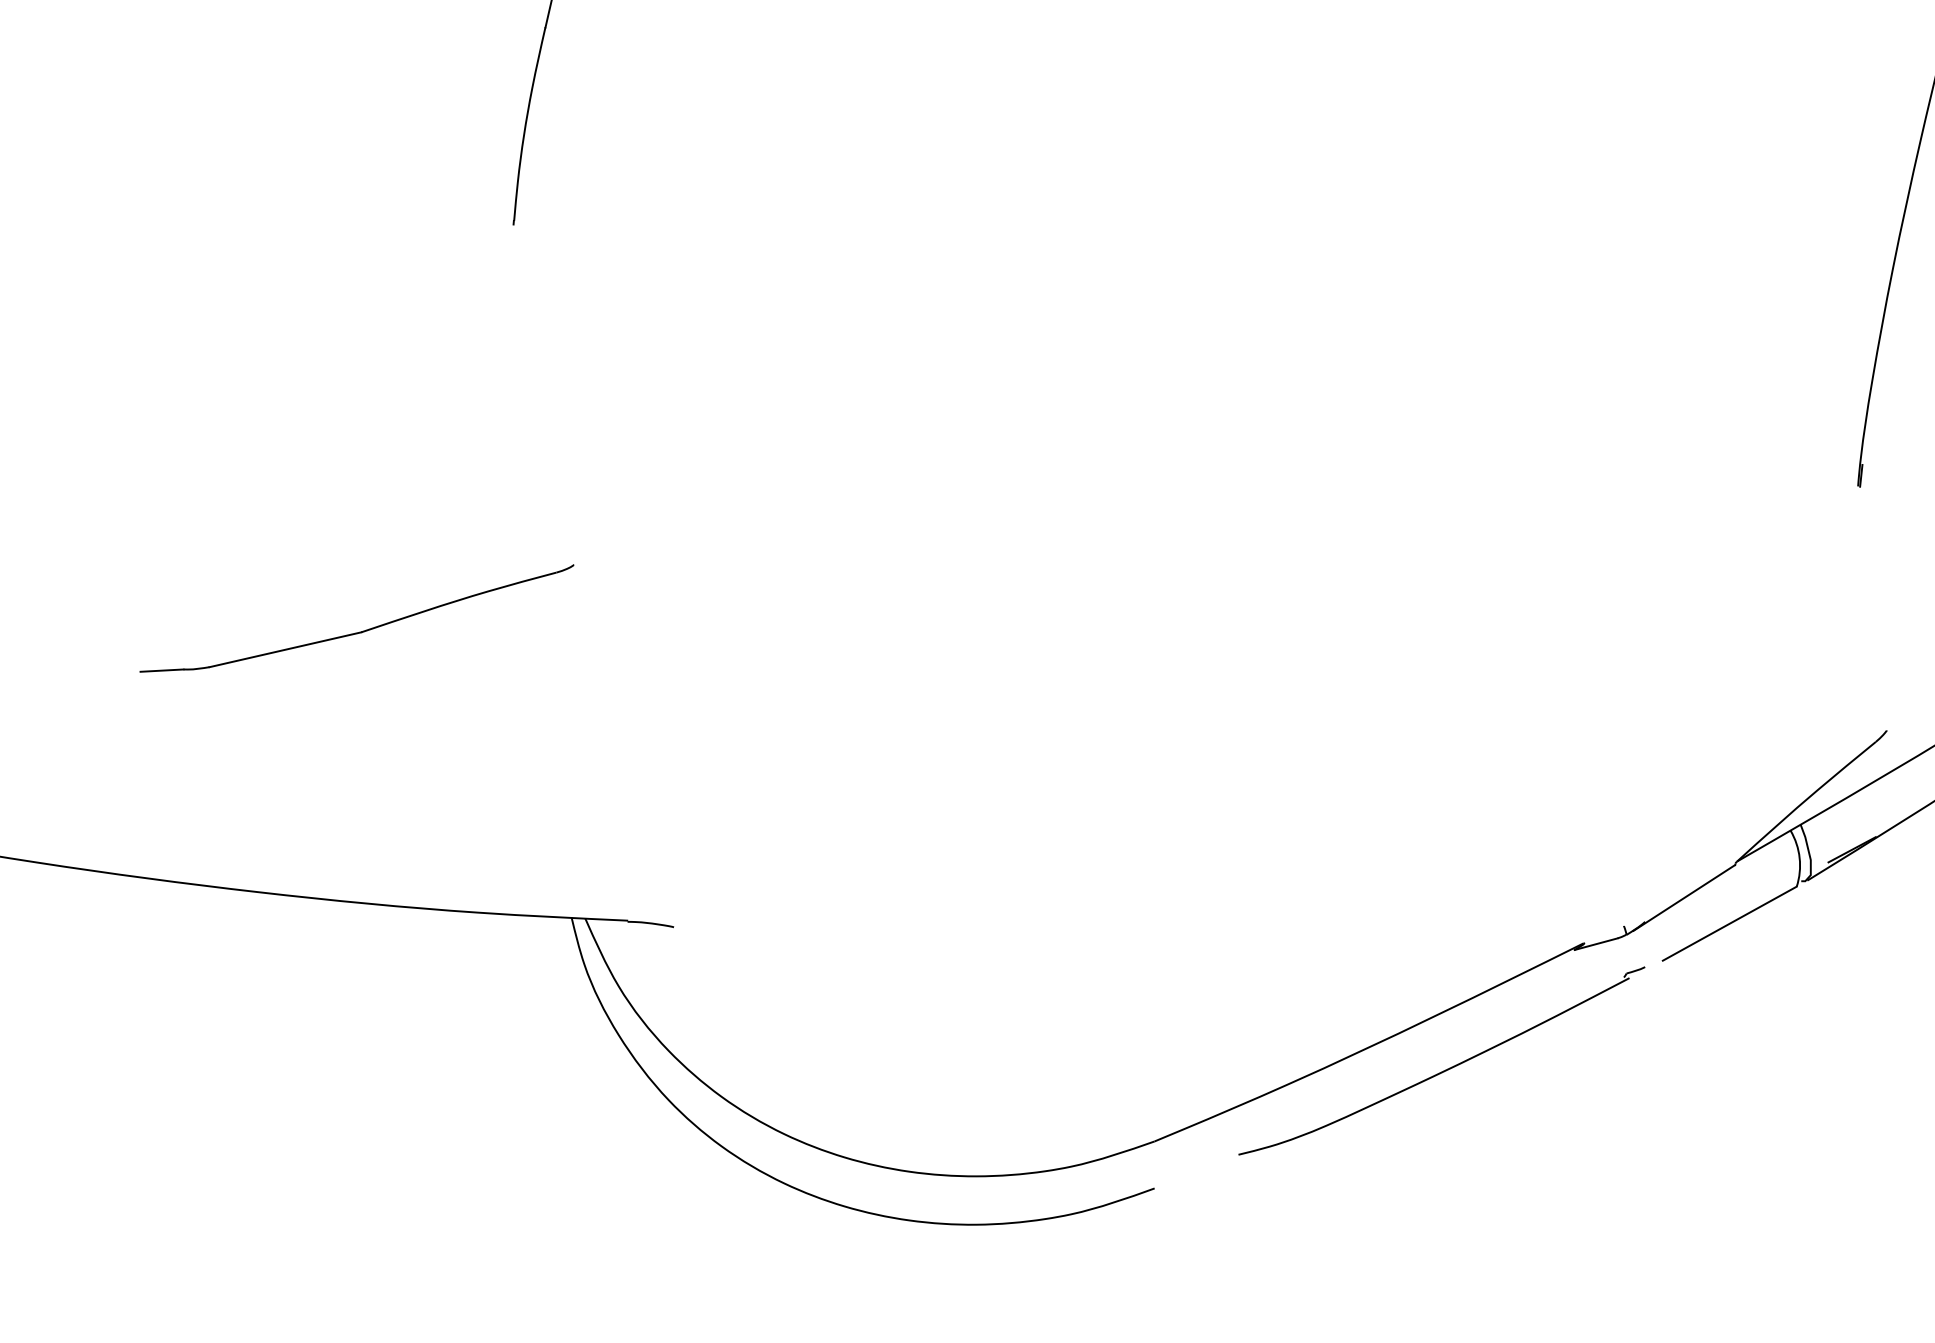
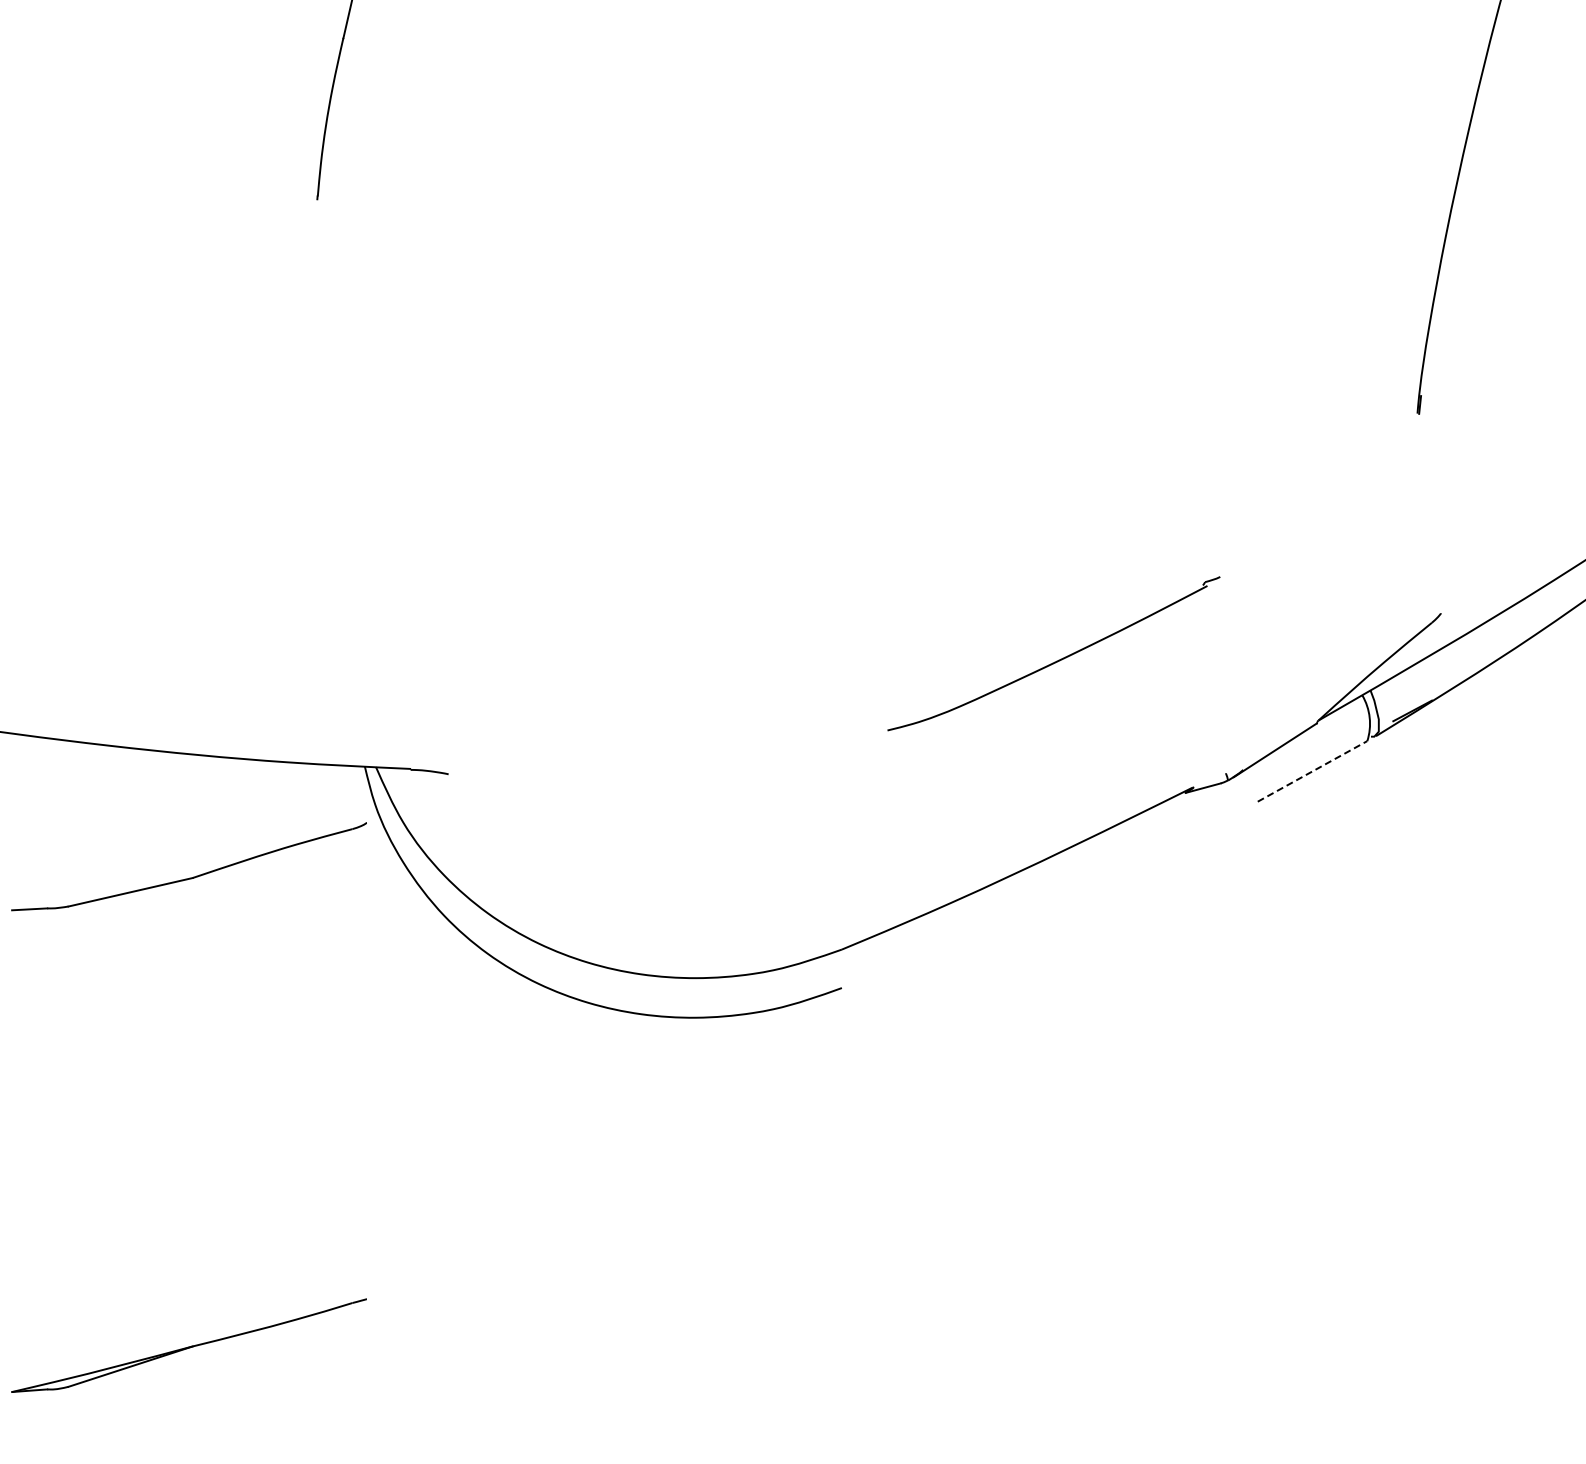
part: (357, 631) -> (189, 877), moved
line: (1729, 923) -> (1312, 771), solid -> dashed
part: (1445, 1069) -> (1056, 660), moved

